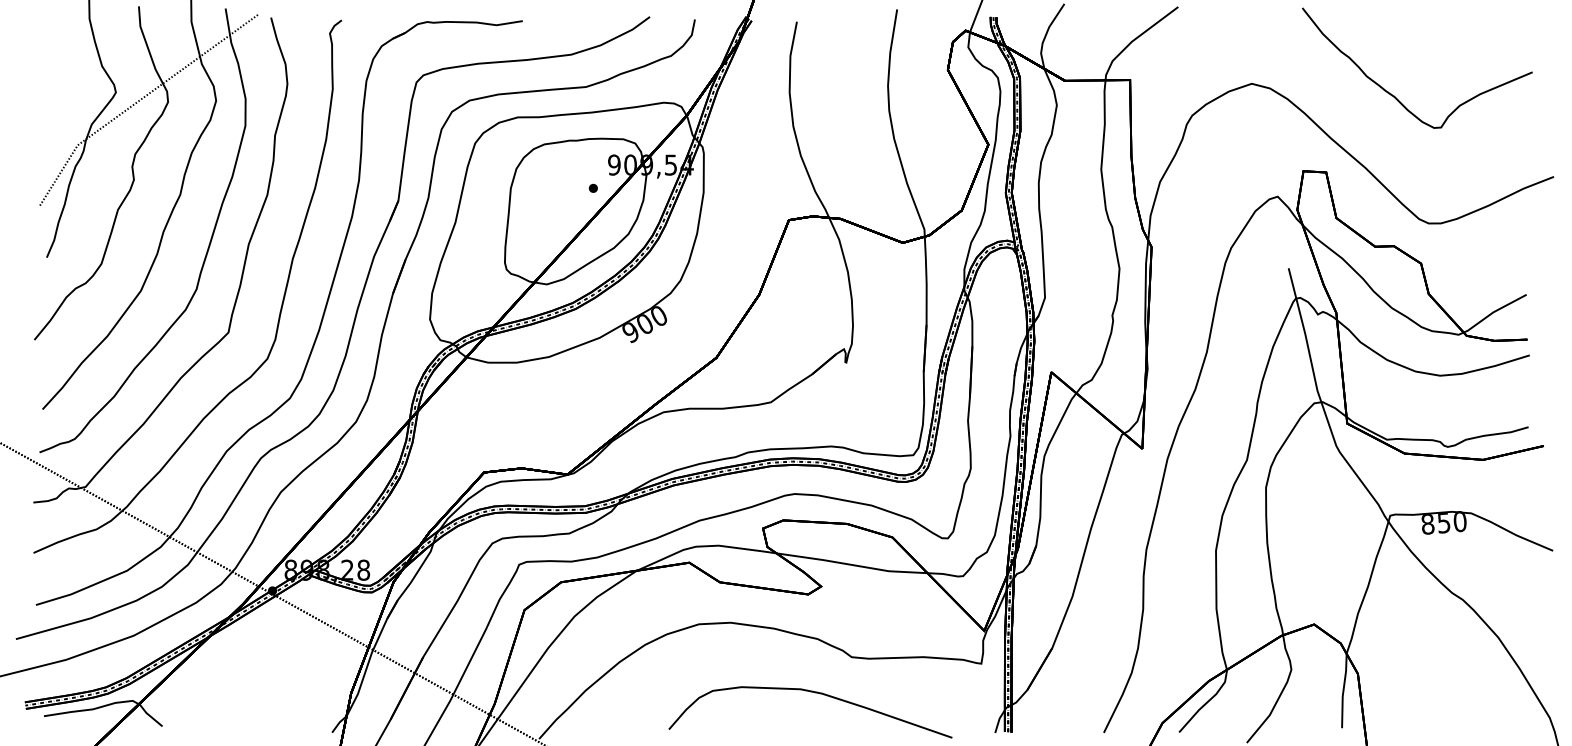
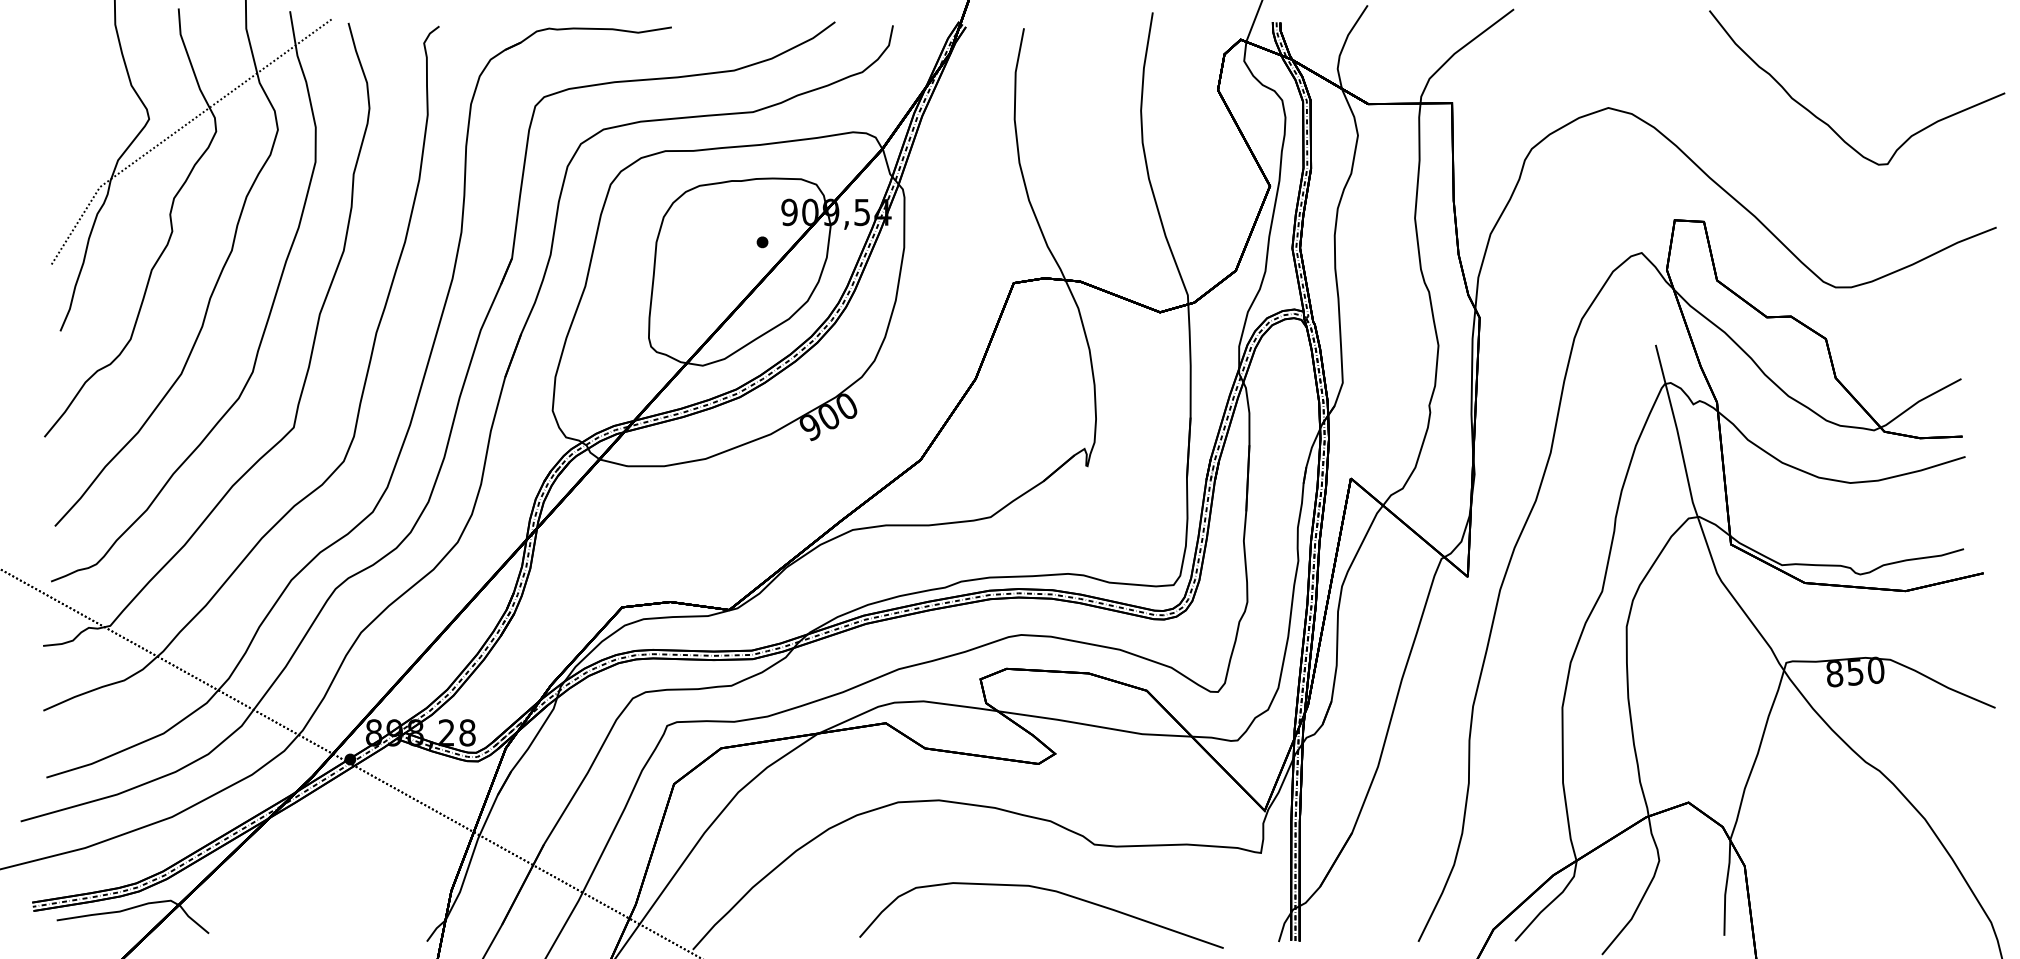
curve: (1393, 95) -> (1826, 122), moved

